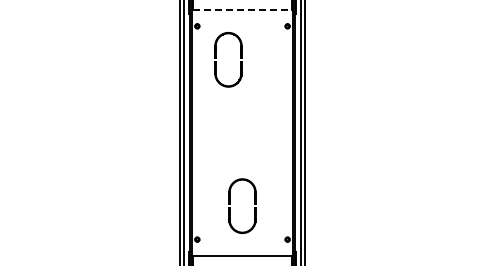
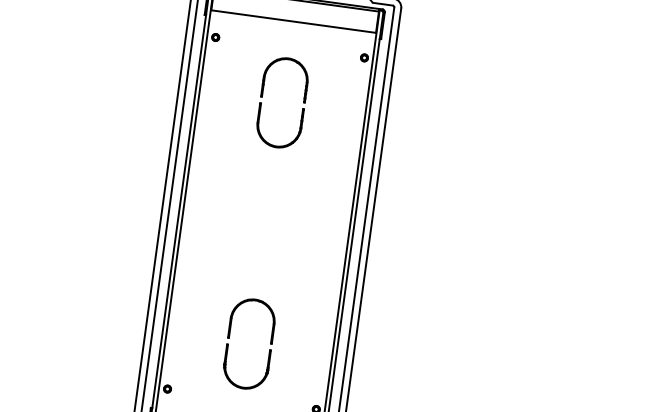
line: (242, 10) -> (293, 21), dashed -> solid
part: (216, 58) -> (263, 98), moved

